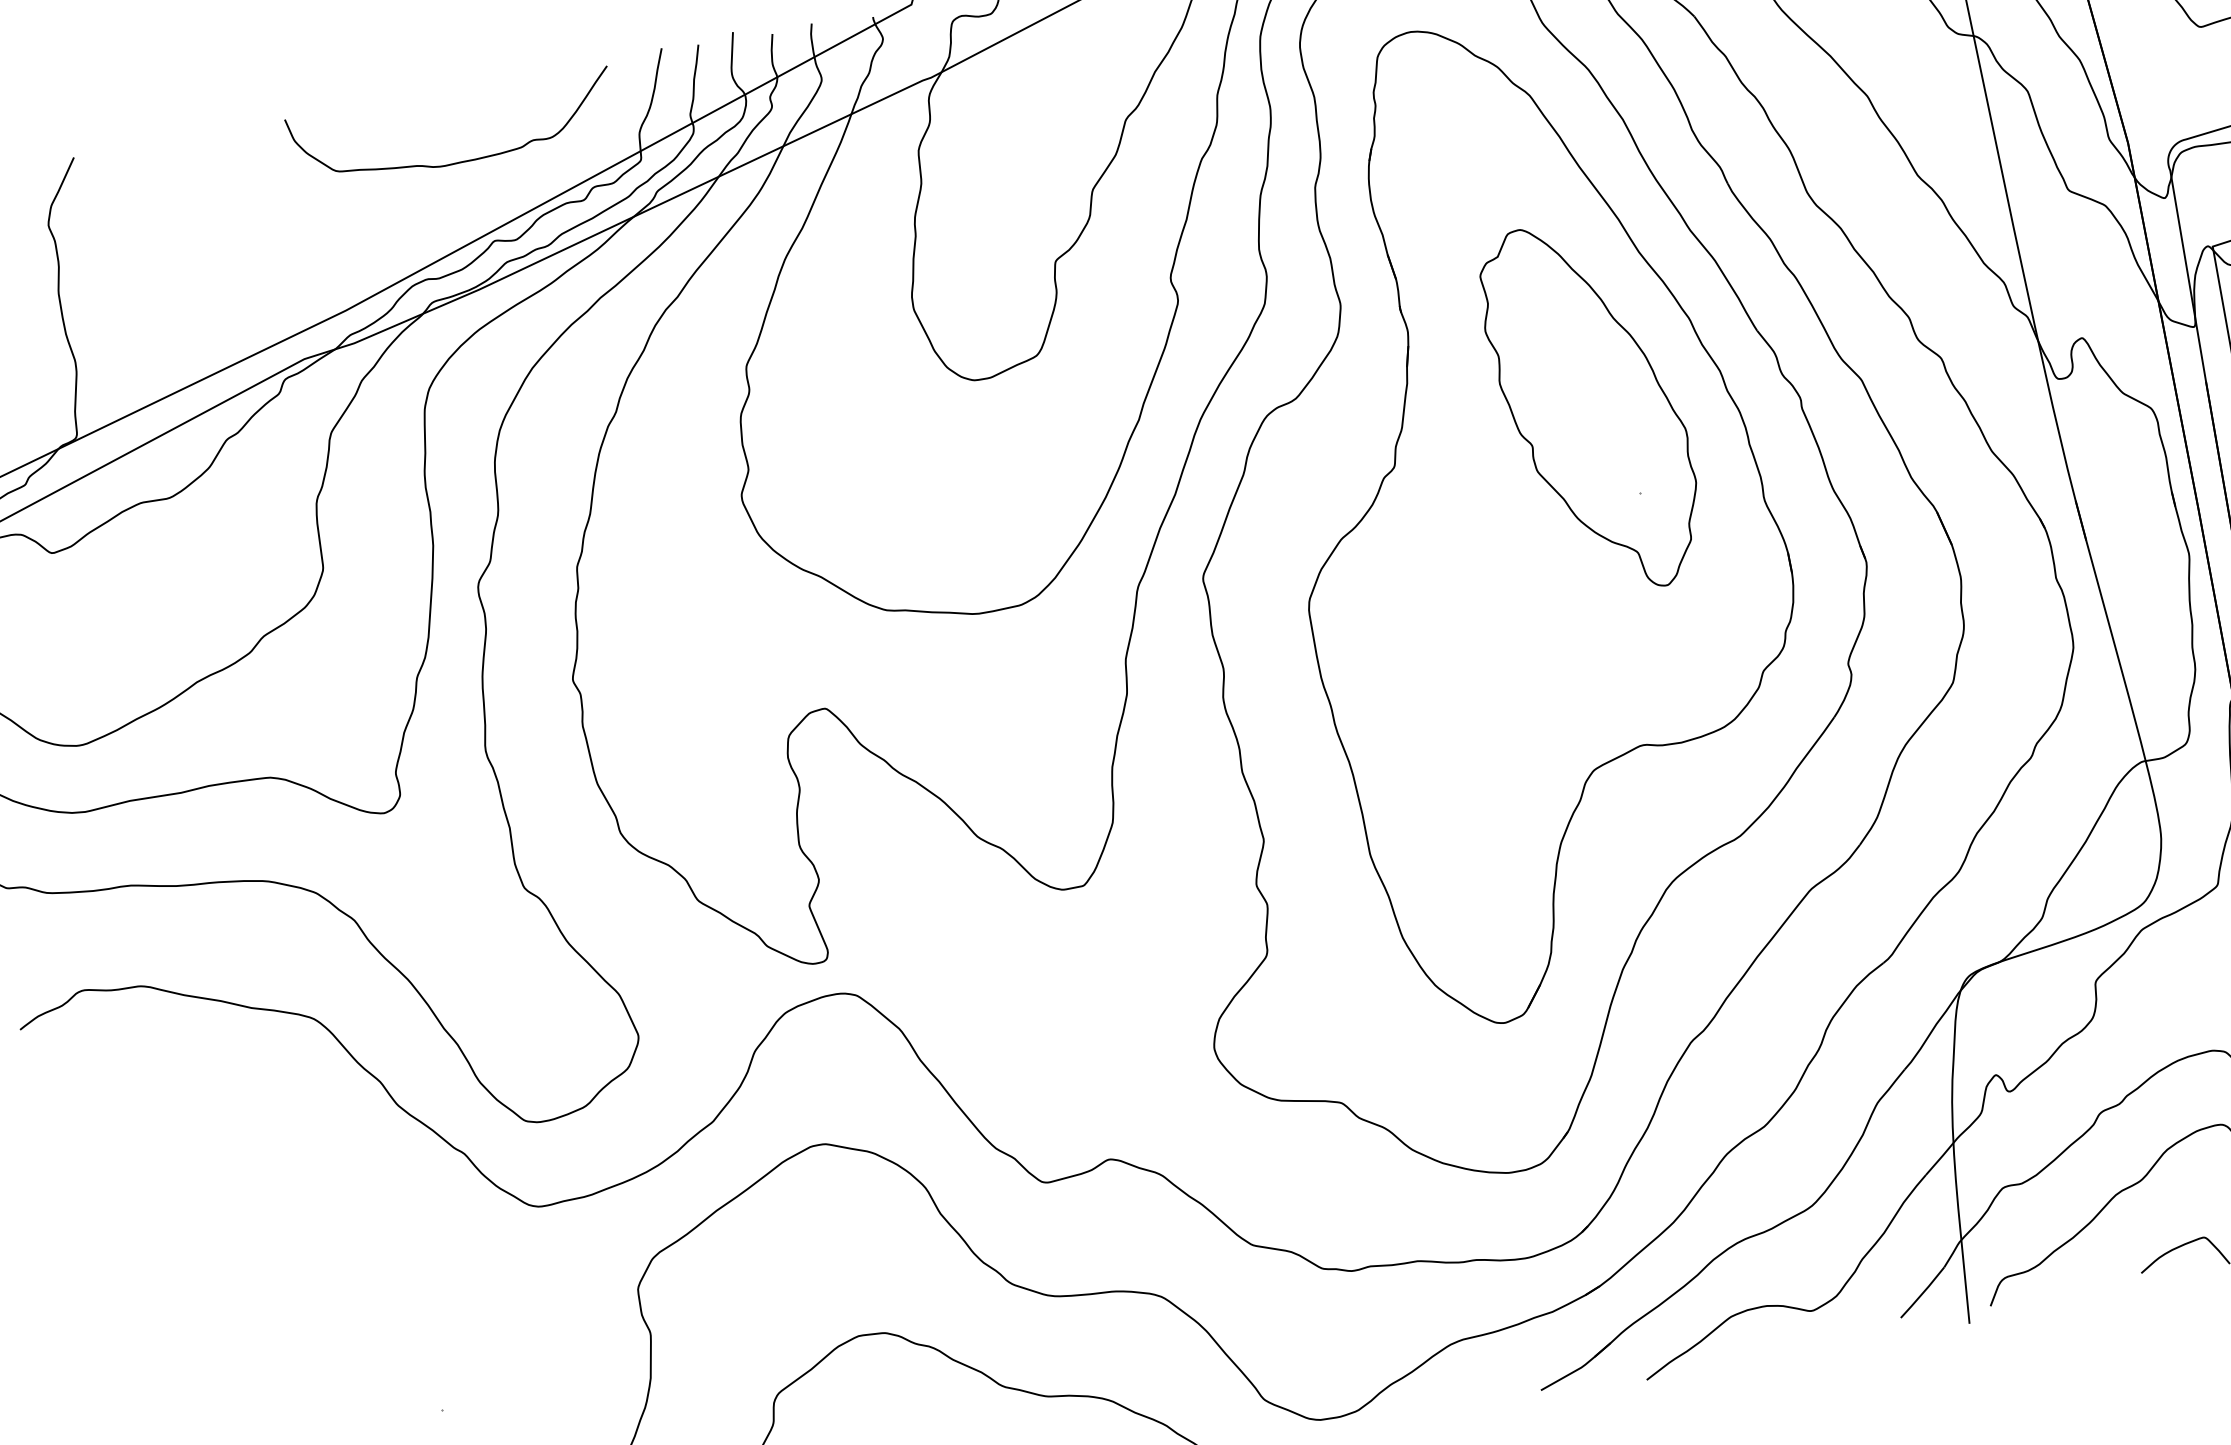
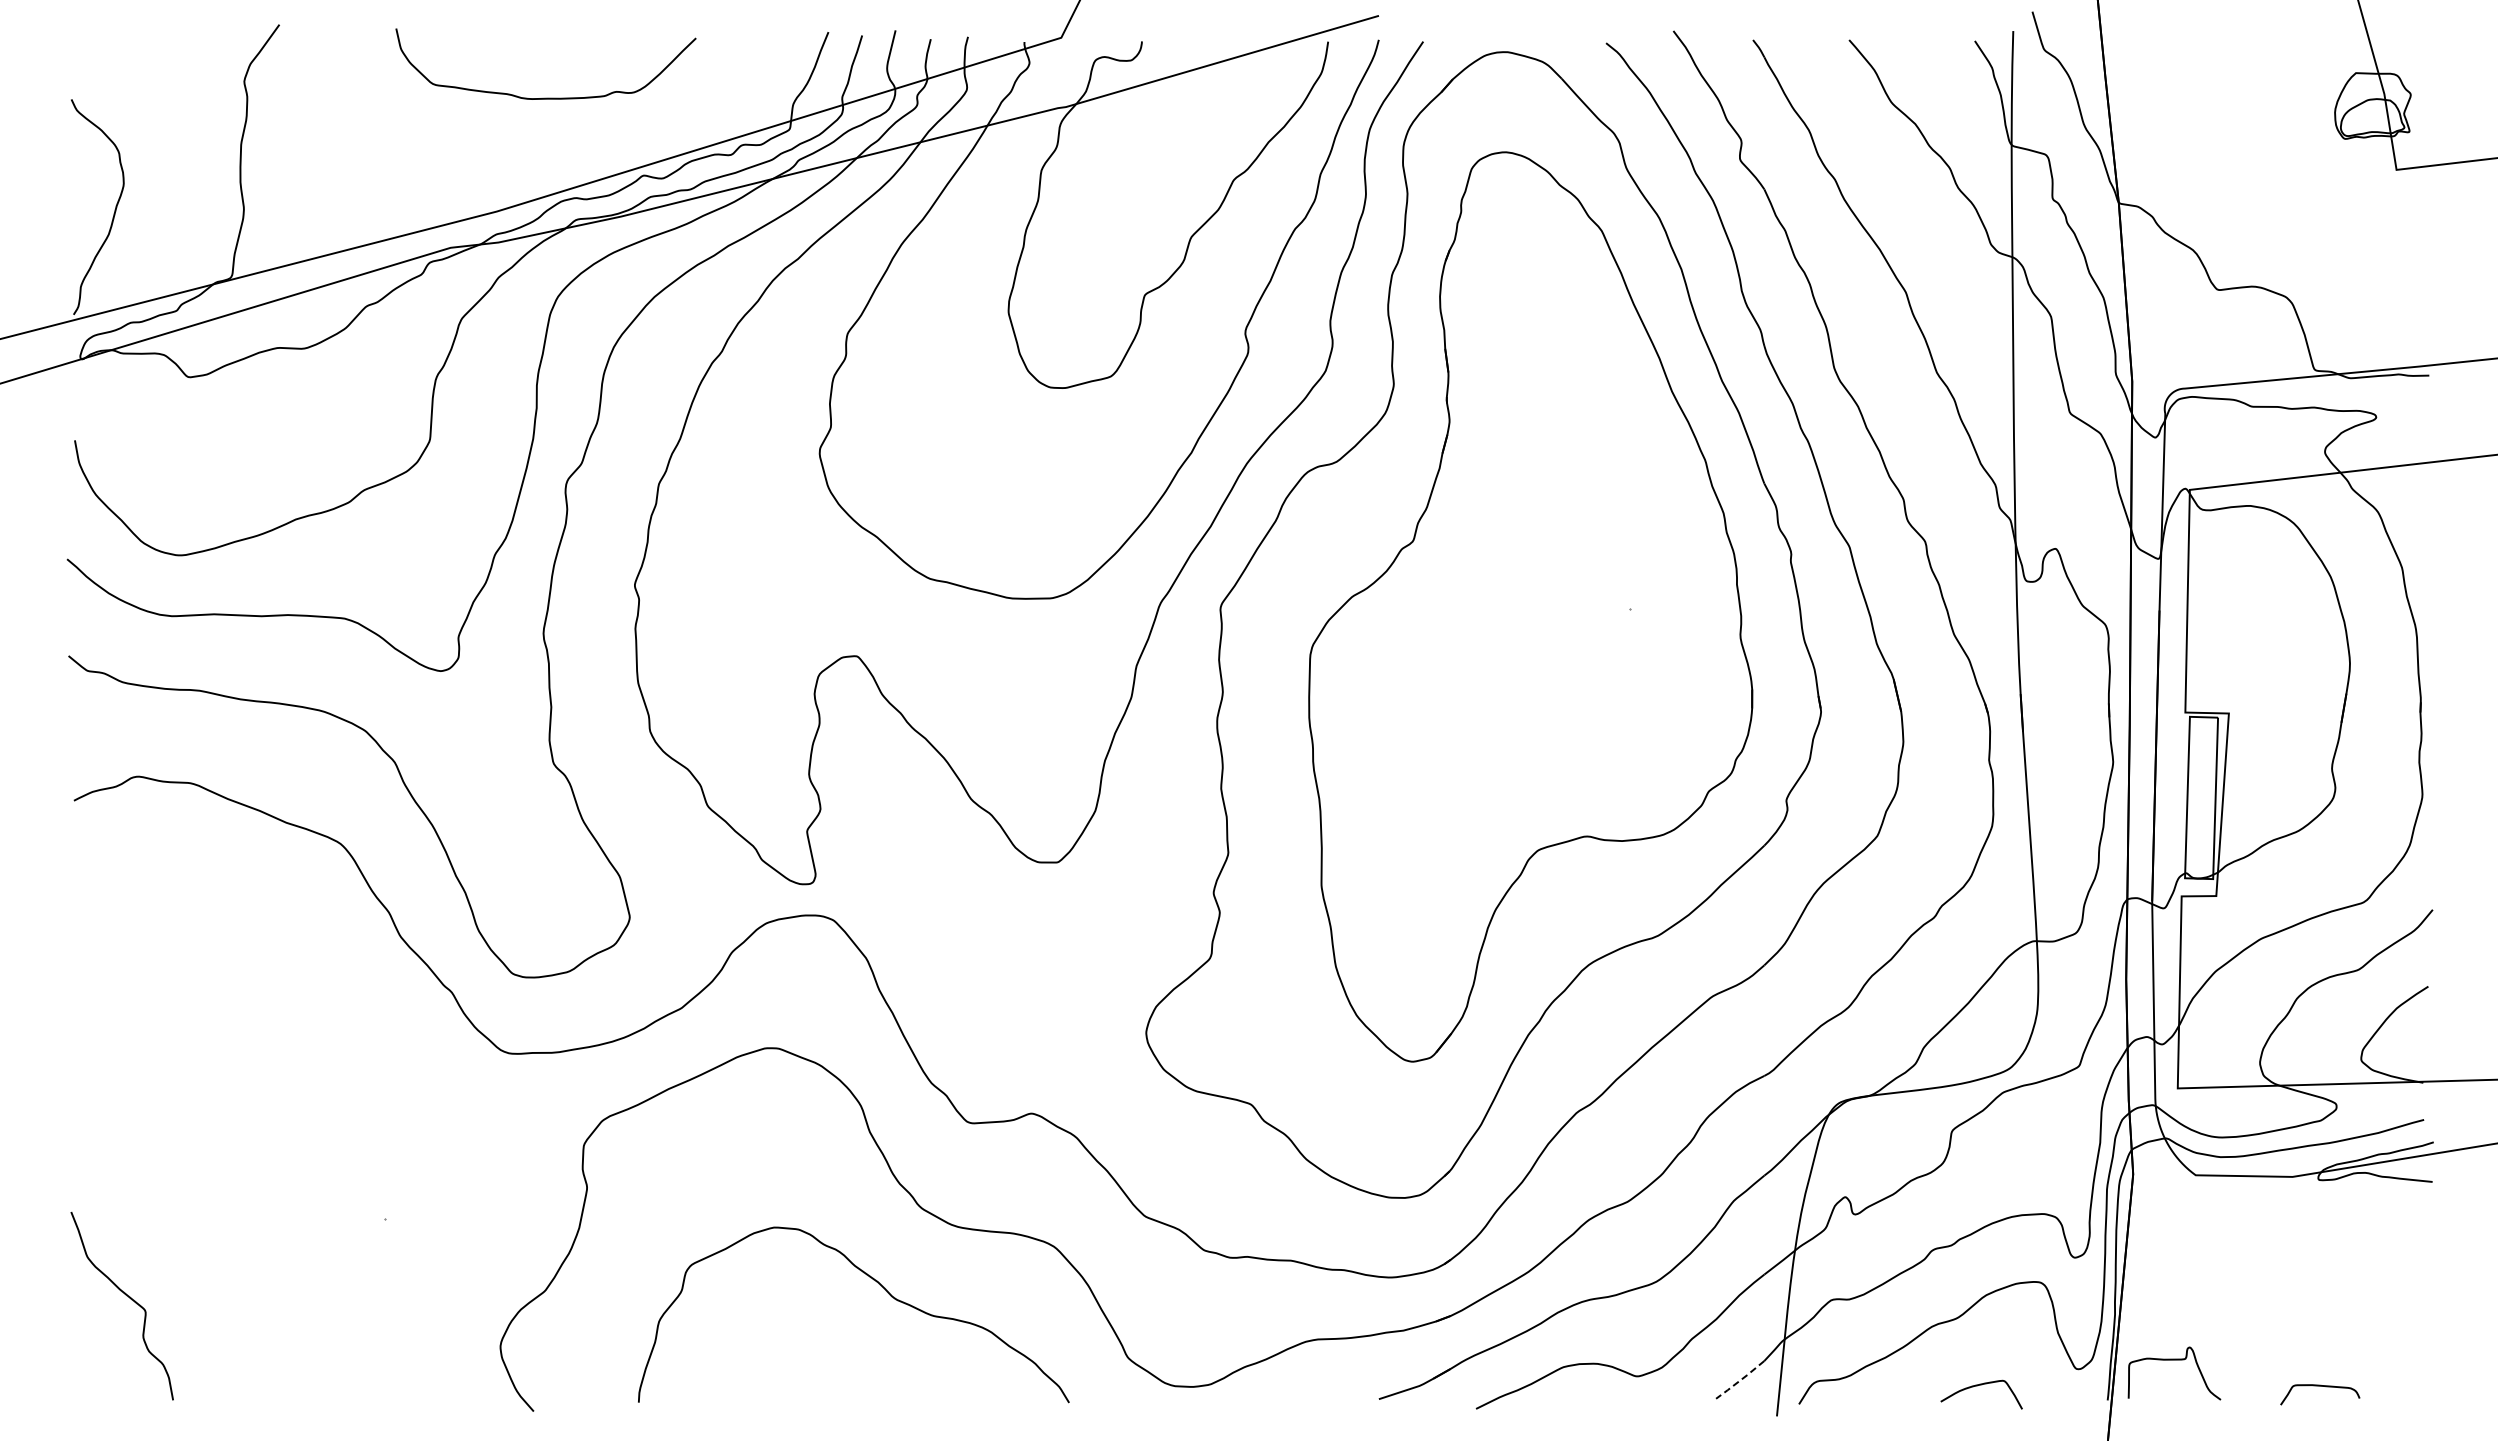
curve: (458, 161) -> (545, 97), moved
part: (1590, 408) -> (1600, 523), removed
line: (1922, 1293) -> (1740, 1380), solid -> dashed

